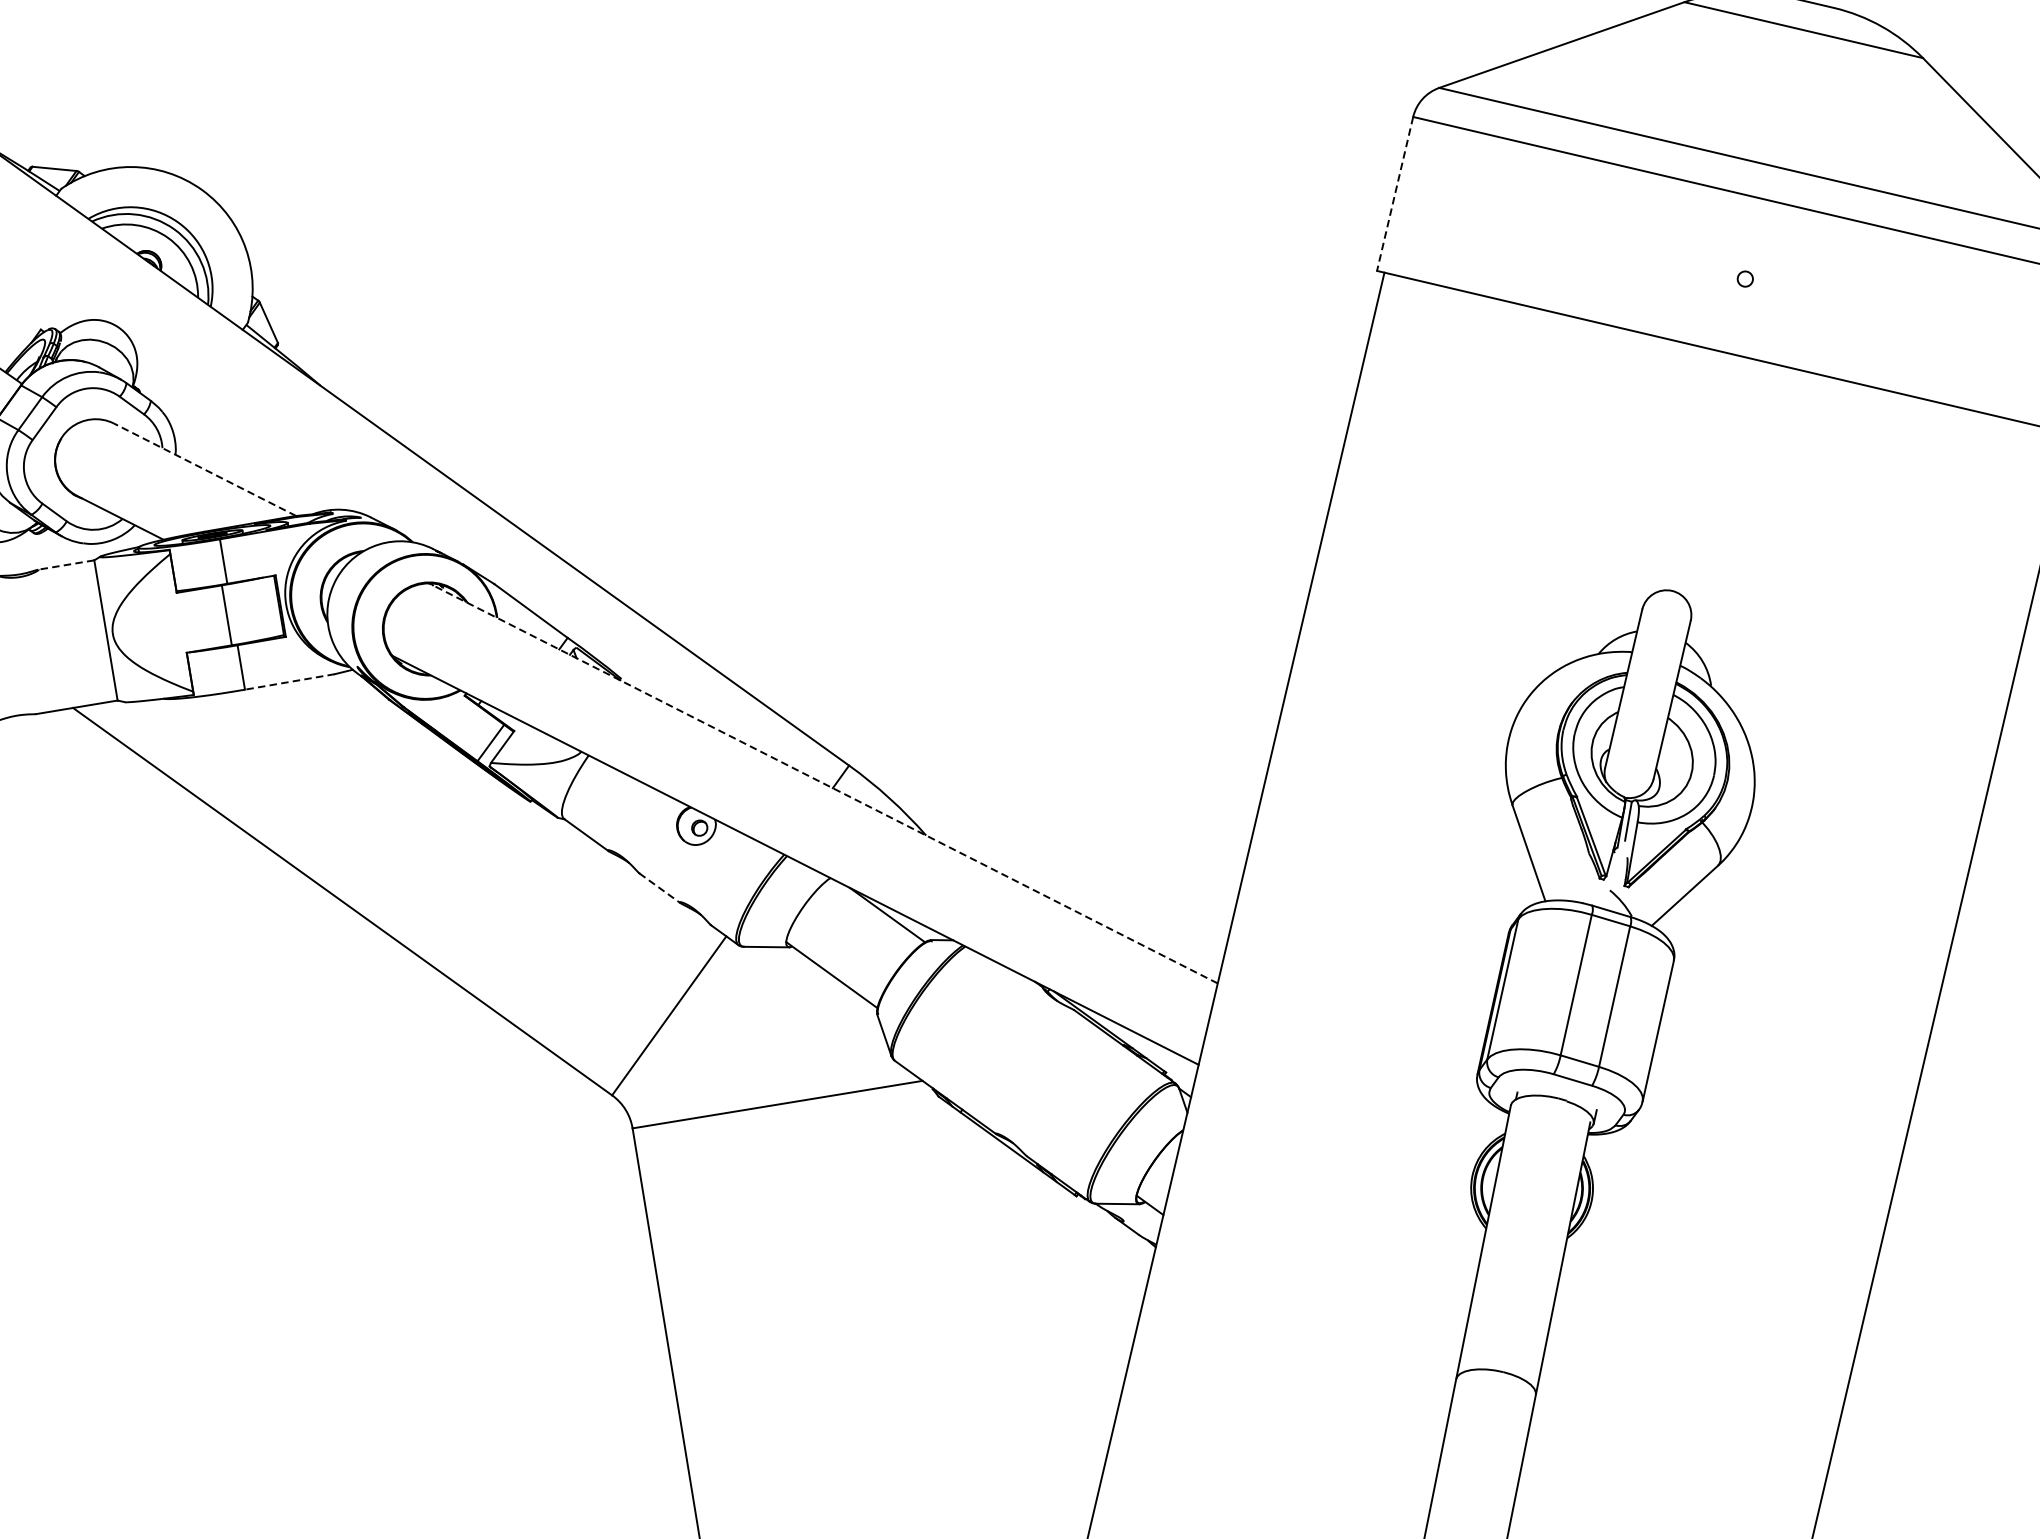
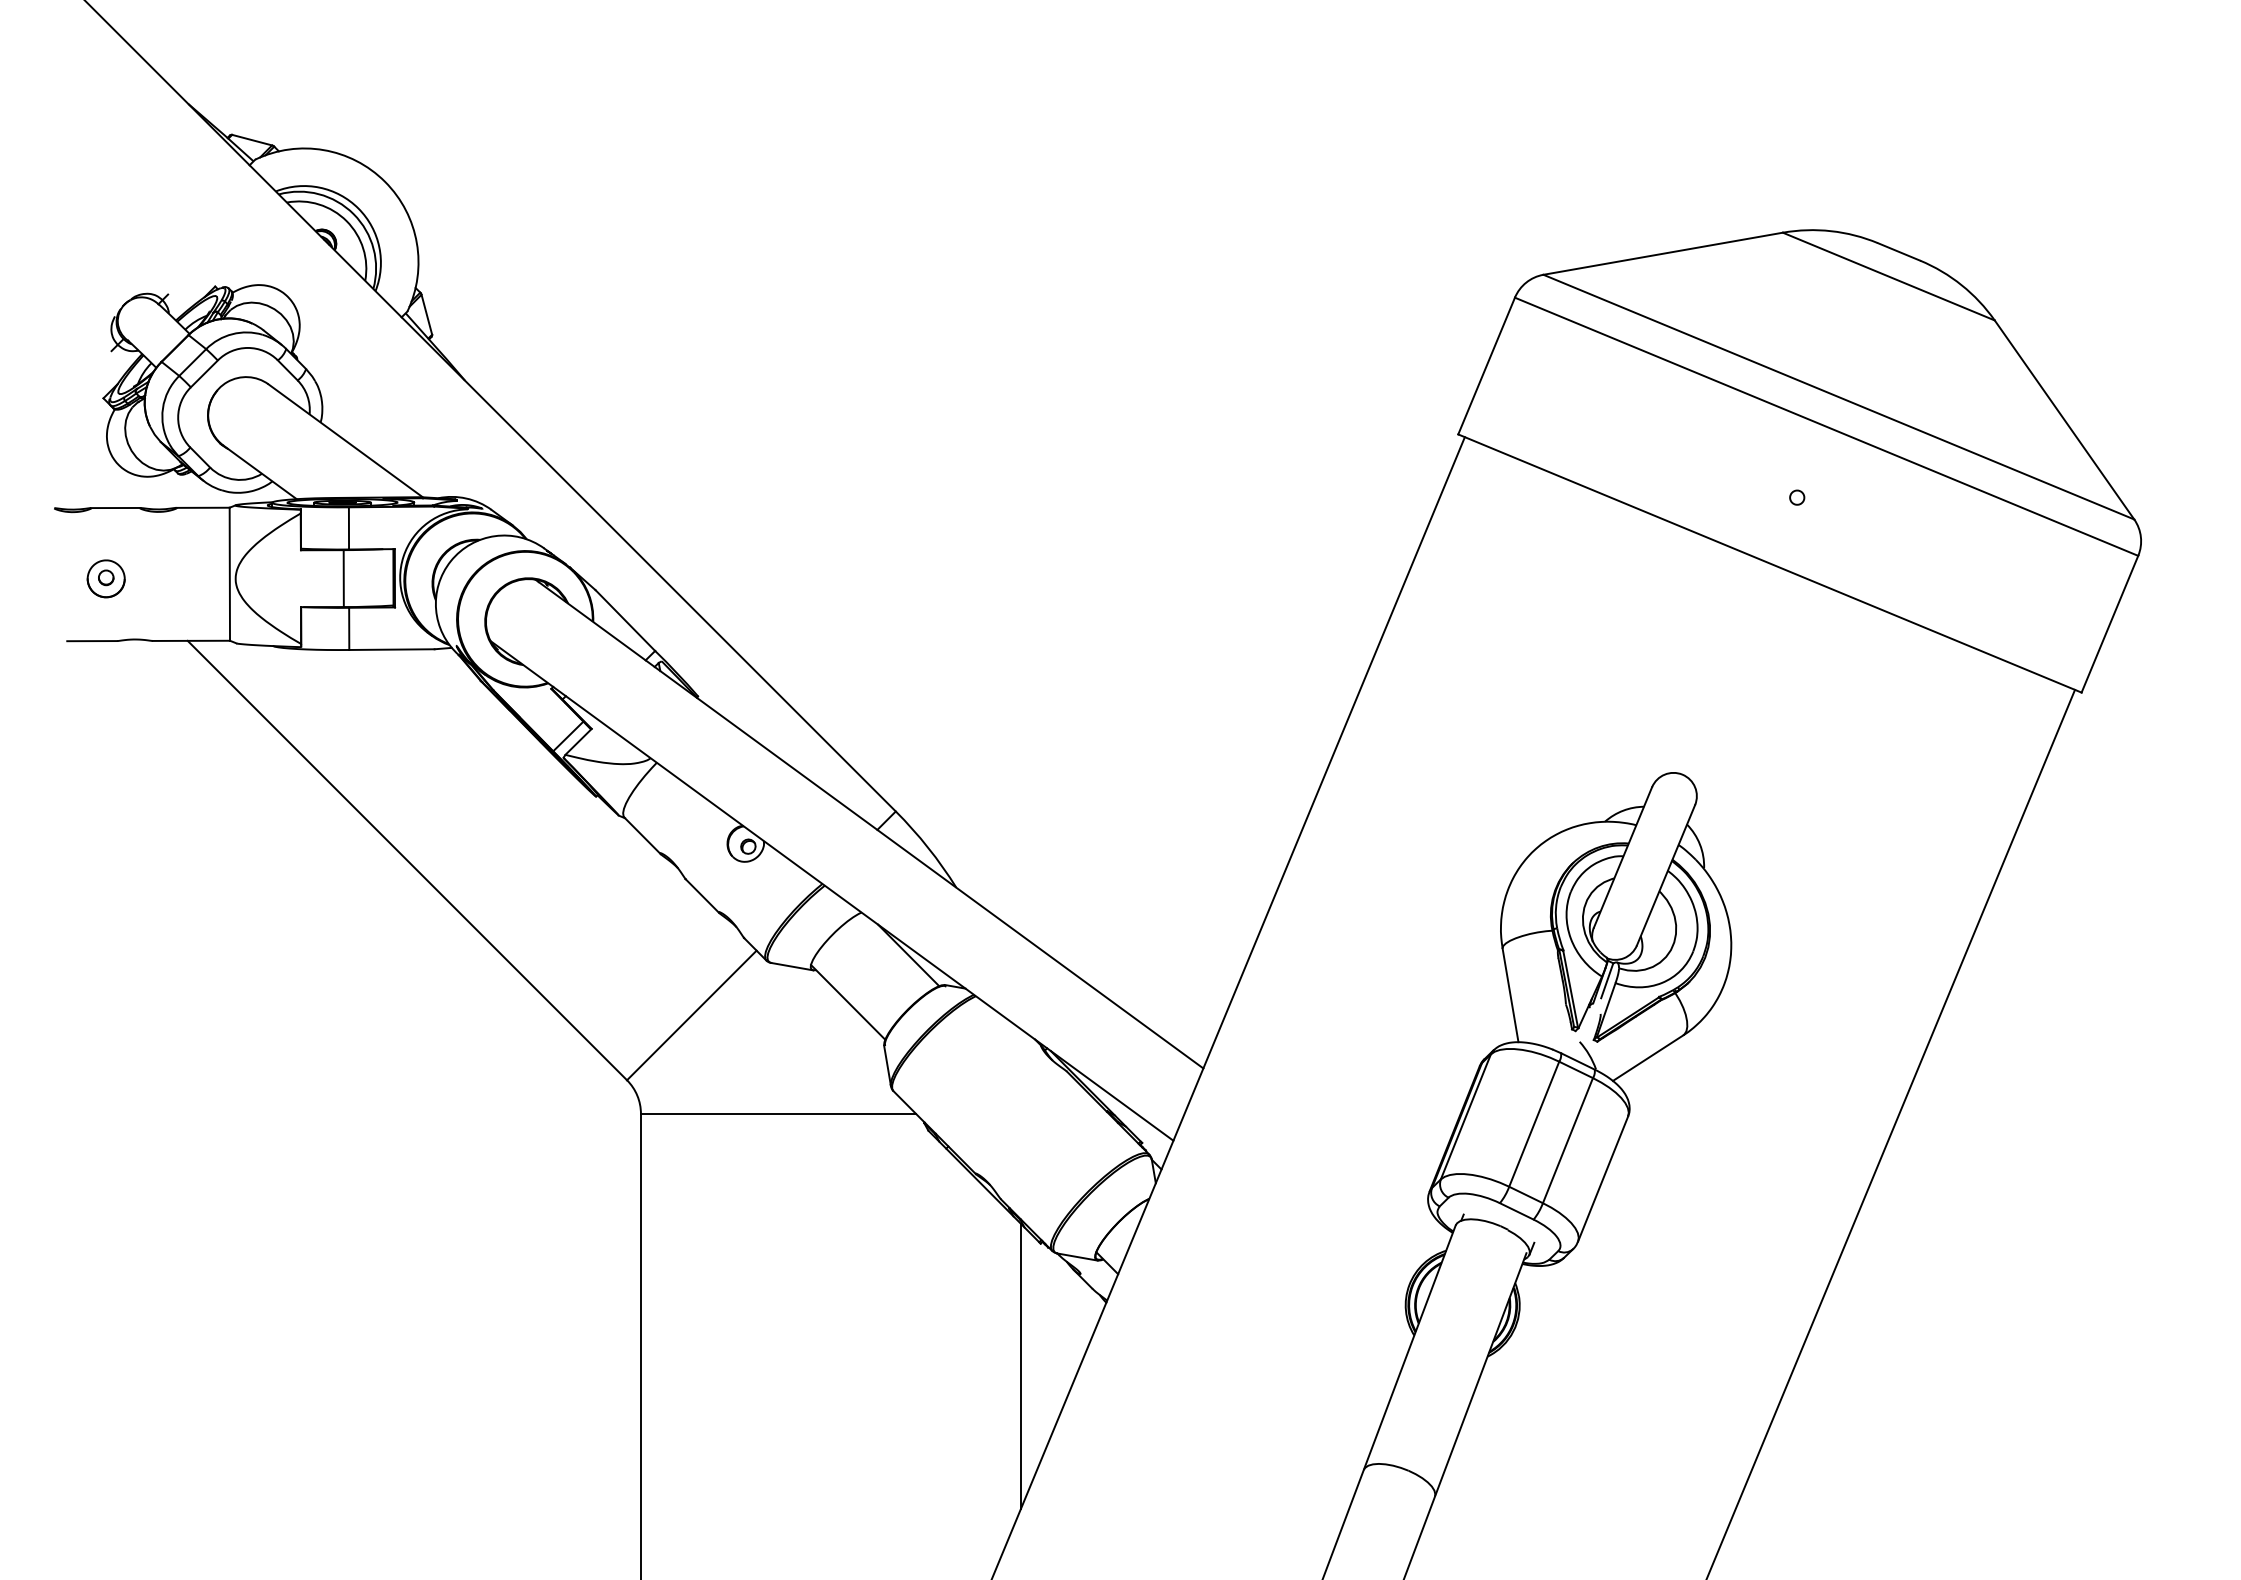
line: (1395, 194) -> (1486, 366), dashed -> solid
line: (204, 469) -> (345, 440), dashed -> solid
line: (65, 564) -> (202, 507), dashed -> solid
line: (289, 681) -> (391, 649), dashed -> solid
line: (823, 783) -> (869, 824), dashed -> solid
line: (659, 888) -> (702, 896), dashed -> solid
line: (1077, 1328) -> (1021, 1365), added

